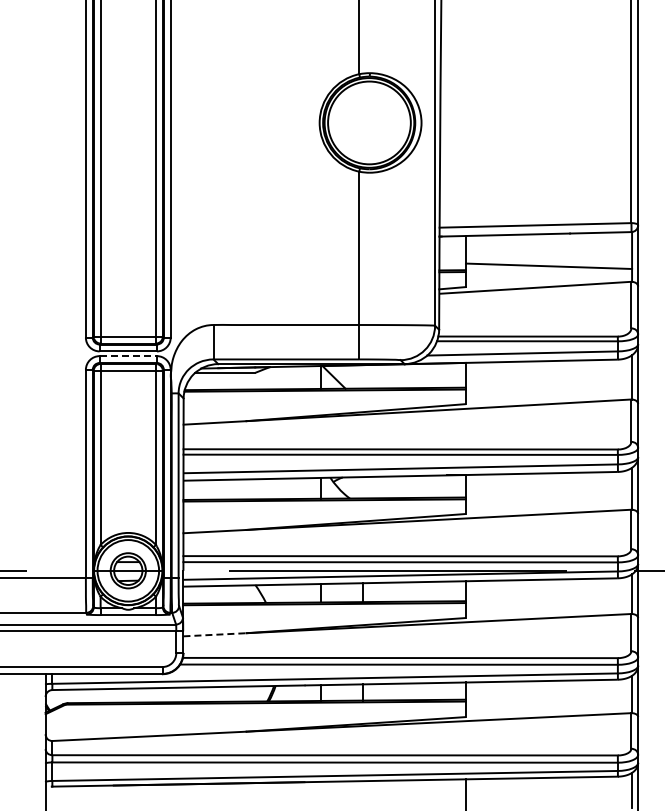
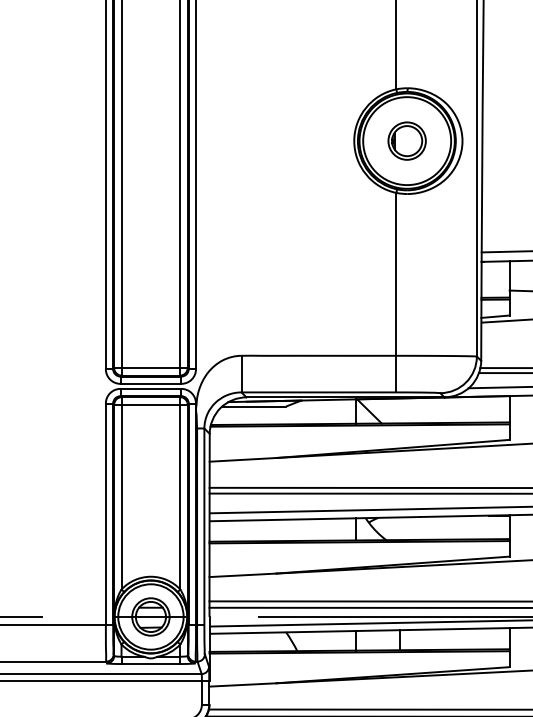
part: (369, 122) -> (407, 140), added
line: (128, 356) -> (151, 389), dashed -> solid
line: (215, 634) -> (243, 684), dashed -> solid

